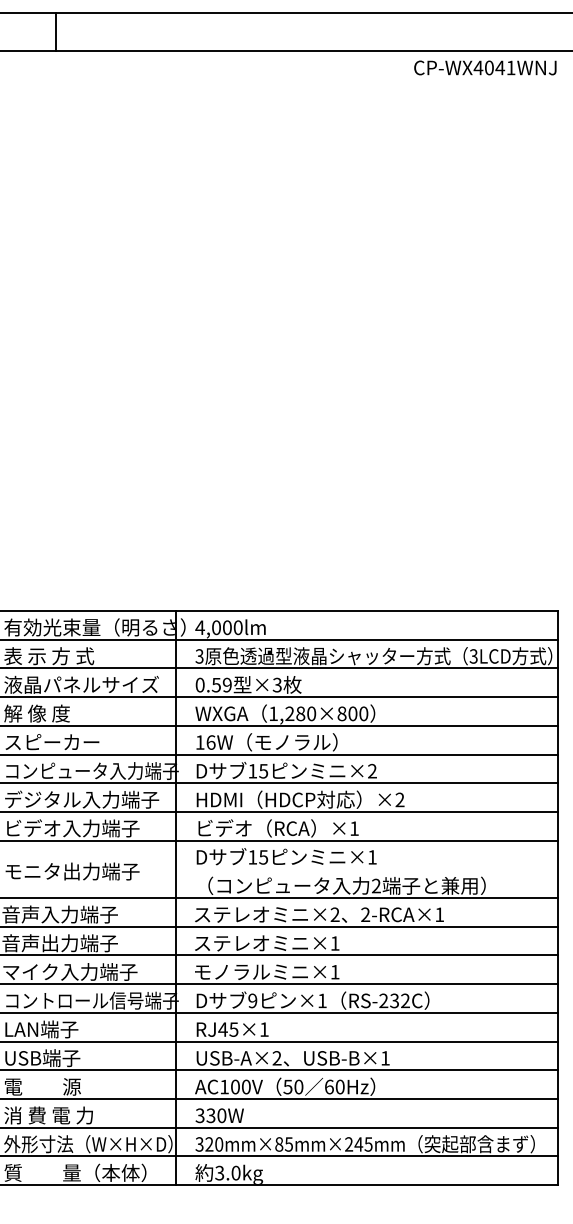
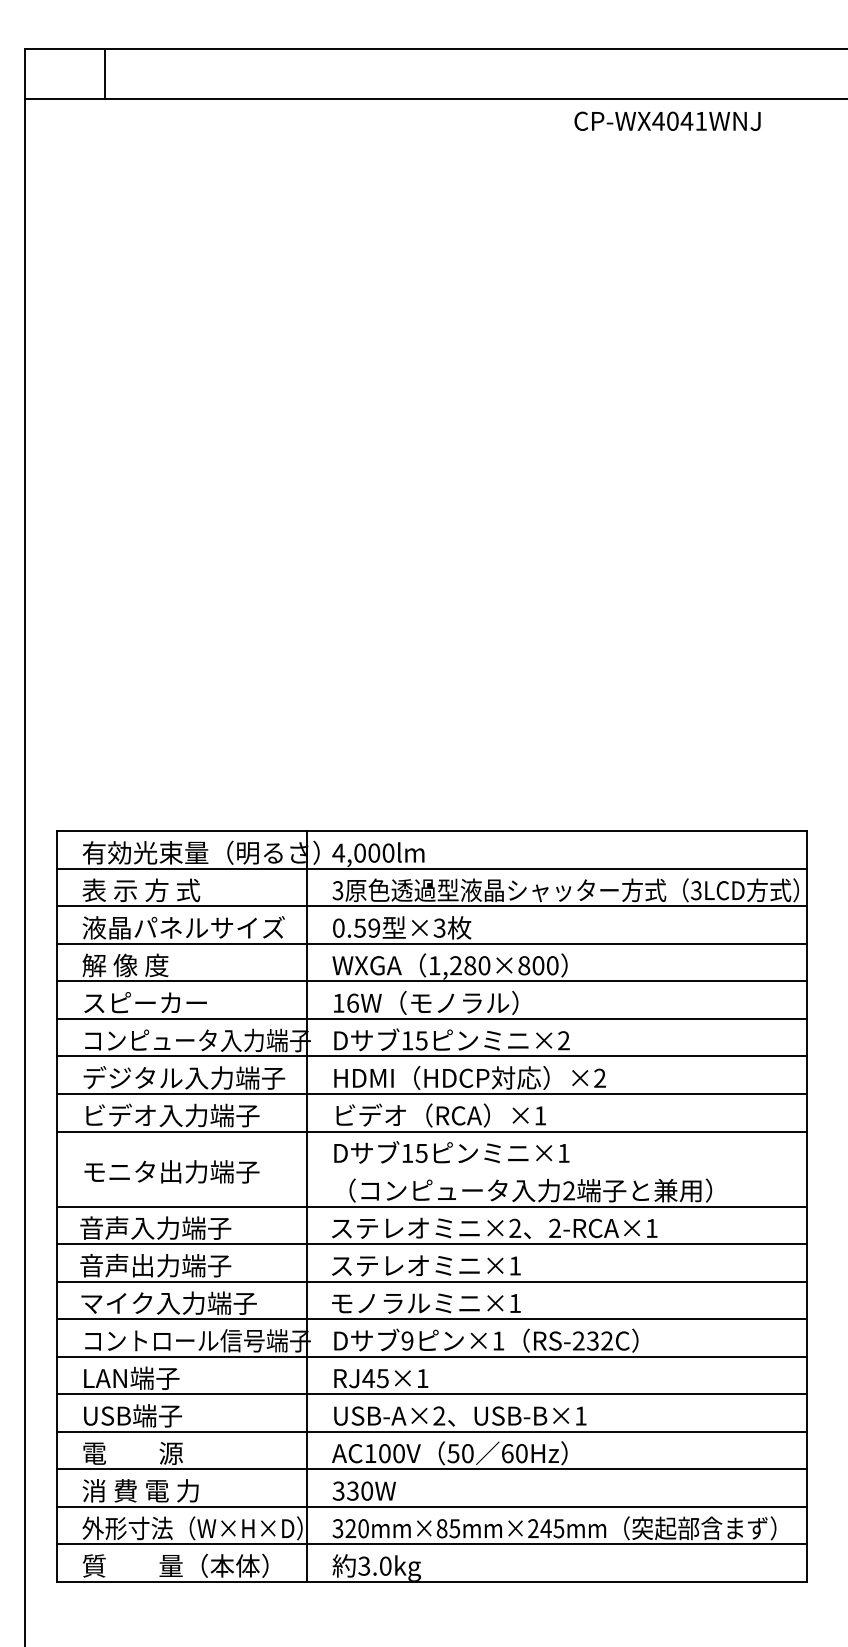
line: (56, 32) -> (105, 74), moved
text: (485, 67) -> (667, 120), moved

